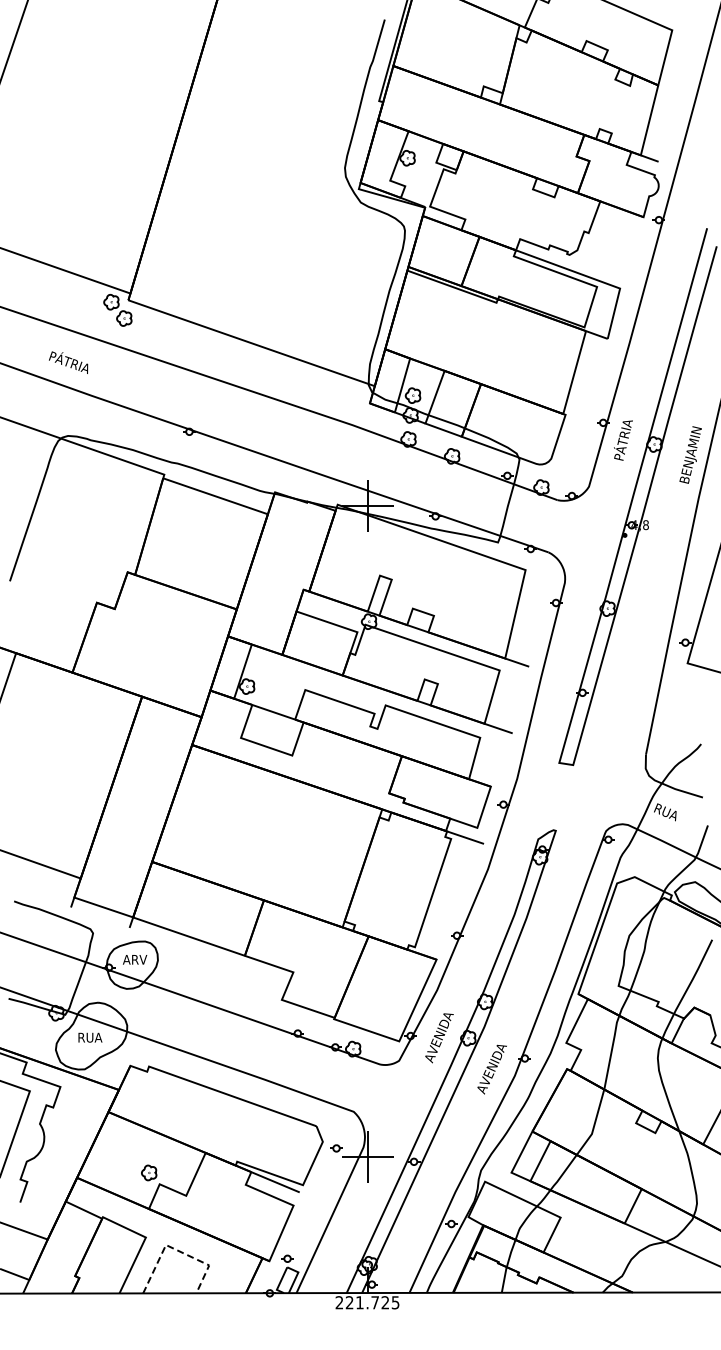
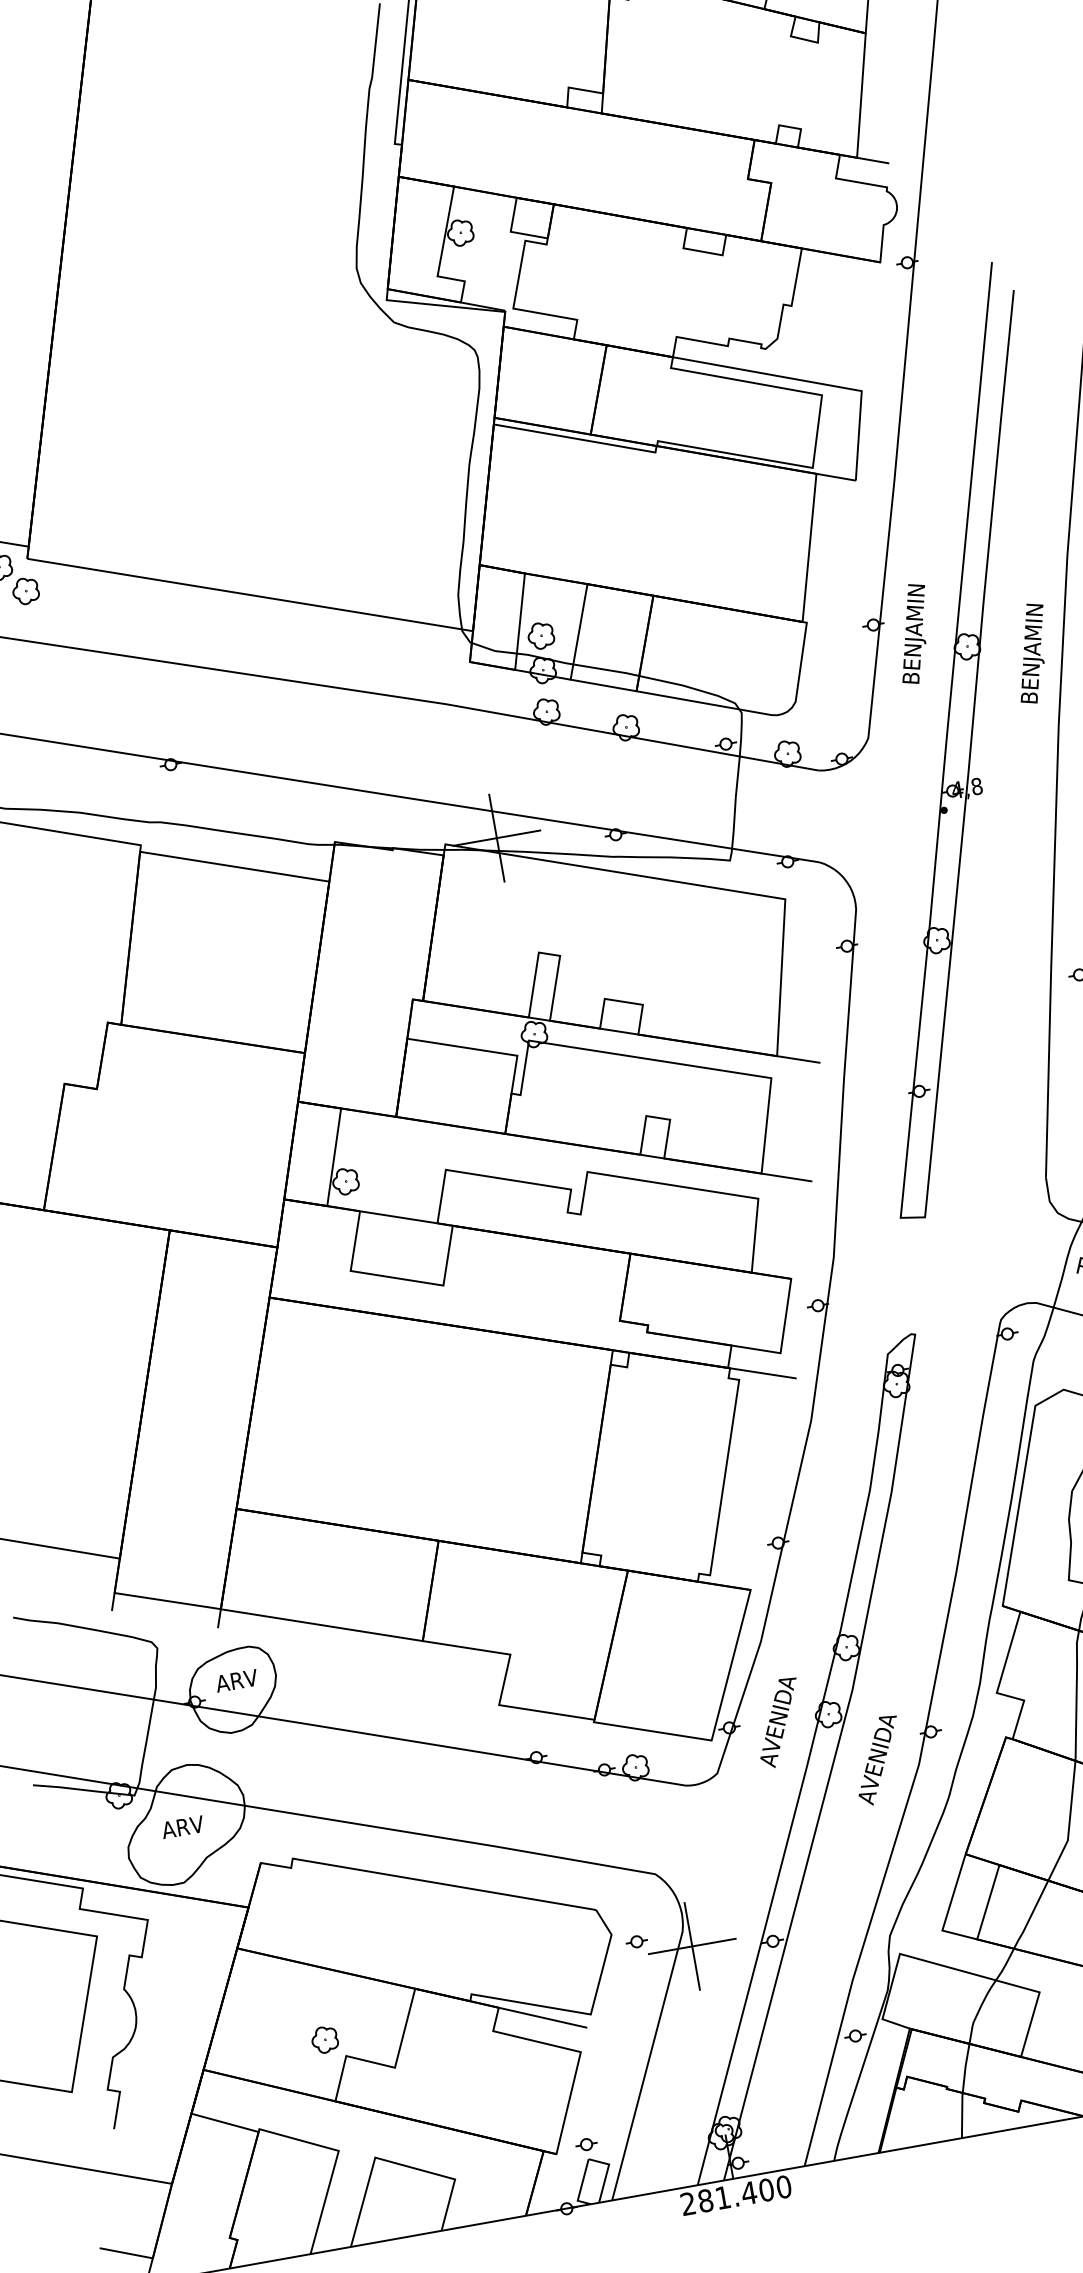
text: (625, 431) -> (913, 633), PÁTRIA -> BENJAMIN
text: (89, 1037) -> (182, 1826), RUA -> ARV
line: (177, 1250) -> (396, 2163), dashed -> solid
text: (372, 1302) -> (744, 2193), 221.725 -> 281.400

